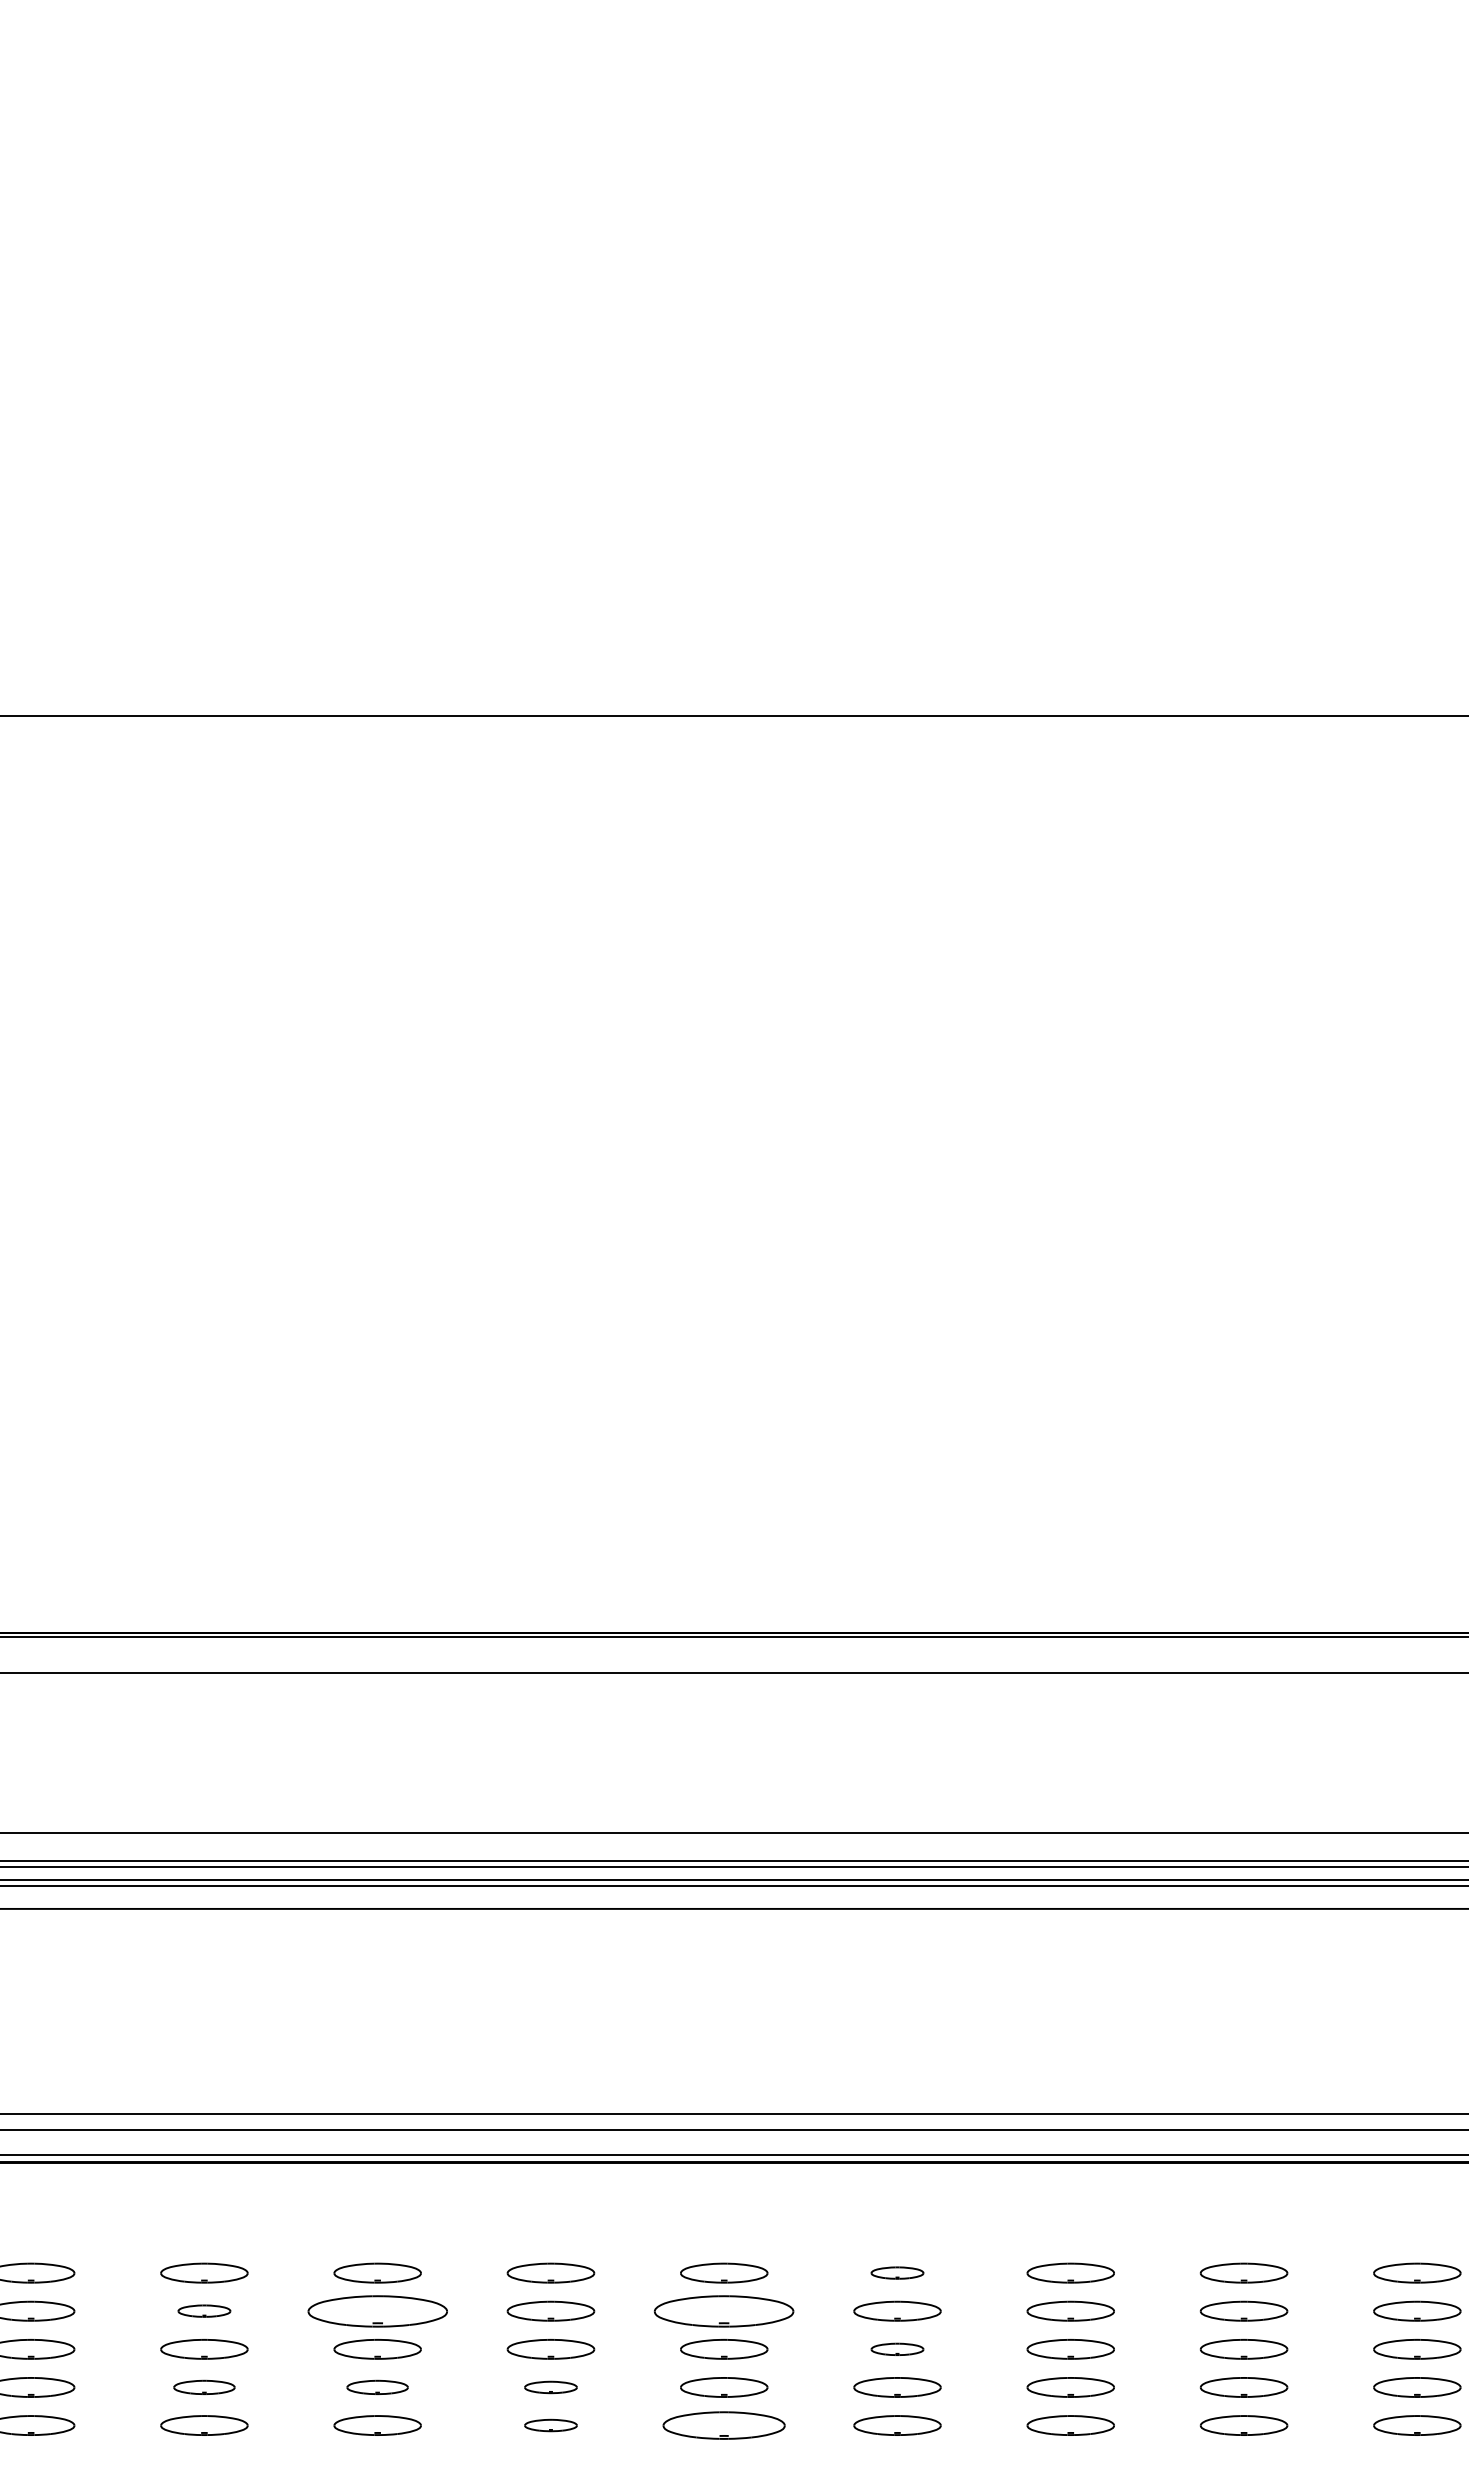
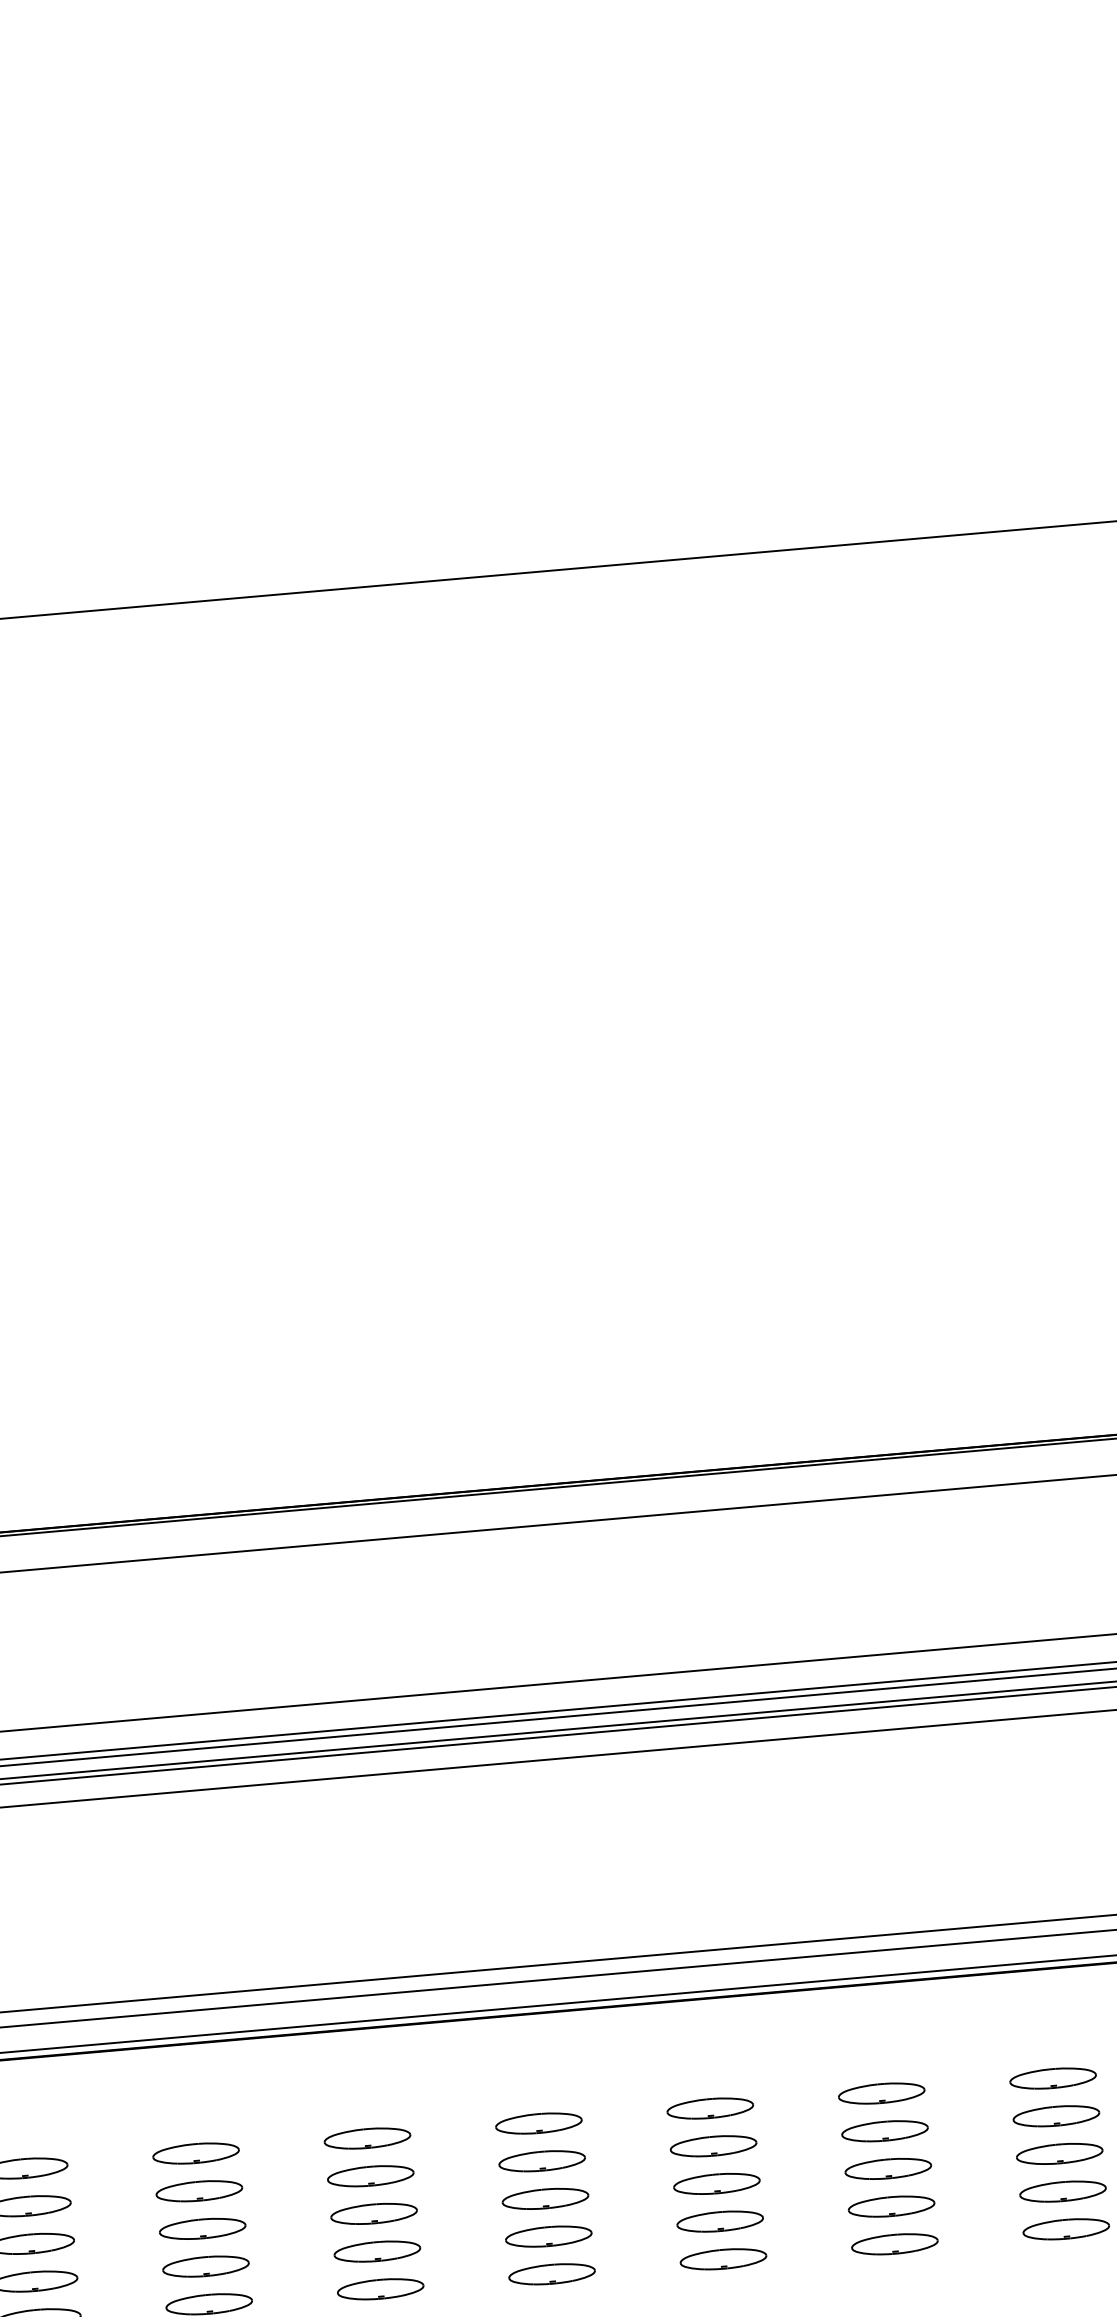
part: (897, 2272) -> (1053, 2077), size x1.67
part: (204, 2310) -> (370, 2175), size x1.67
part: (377, 2310) -> (541, 2160), size x0.62
part: (724, 2310) -> (885, 2130), size x0.62
part: (897, 2349) -> (1059, 2154), size x1.67
part: (204, 2387) -> (377, 2251), size x1.43
part: (377, 2387) -> (548, 2236), size x1.43
part: (550, 2387) -> (719, 2221), size x1.67
part: (550, 2425) -> (723, 2259), size x1.67
part: (724, 2425) -> (895, 2244), size x0.71

